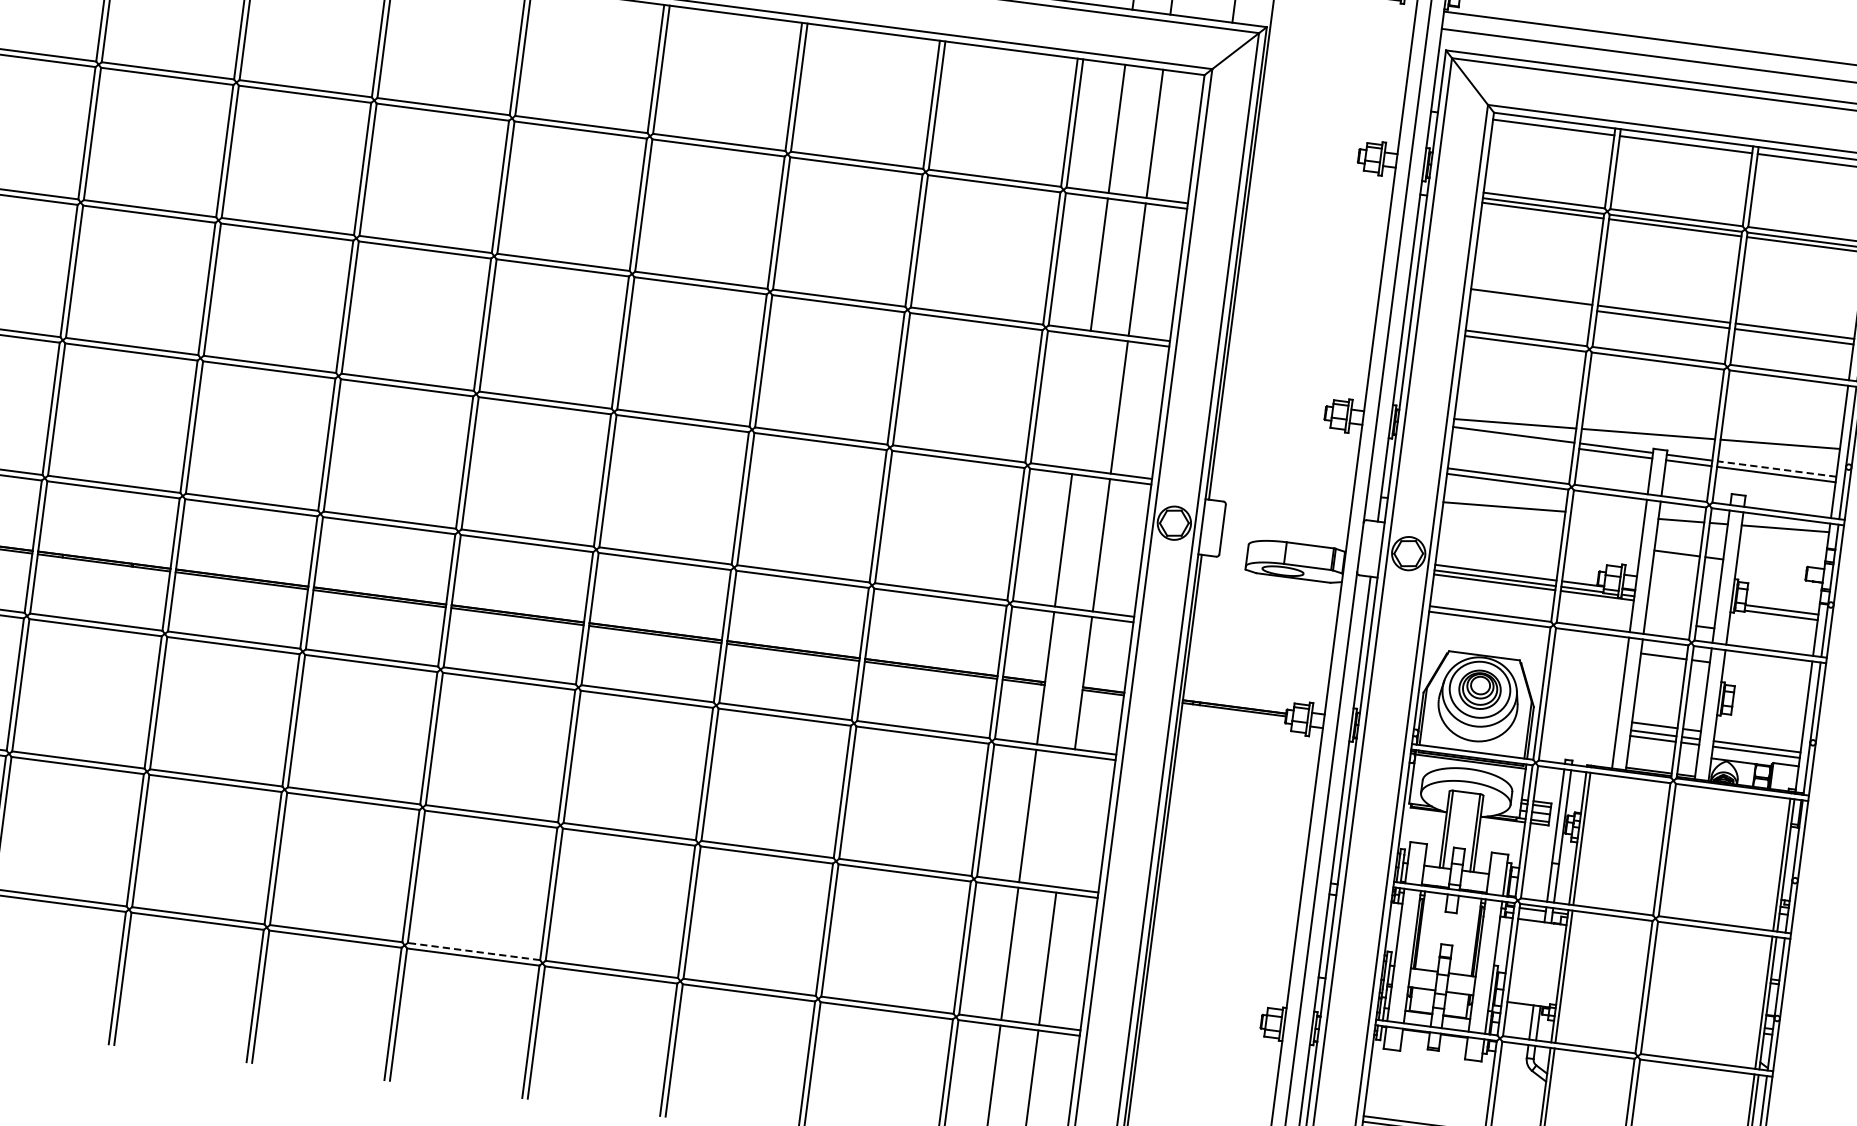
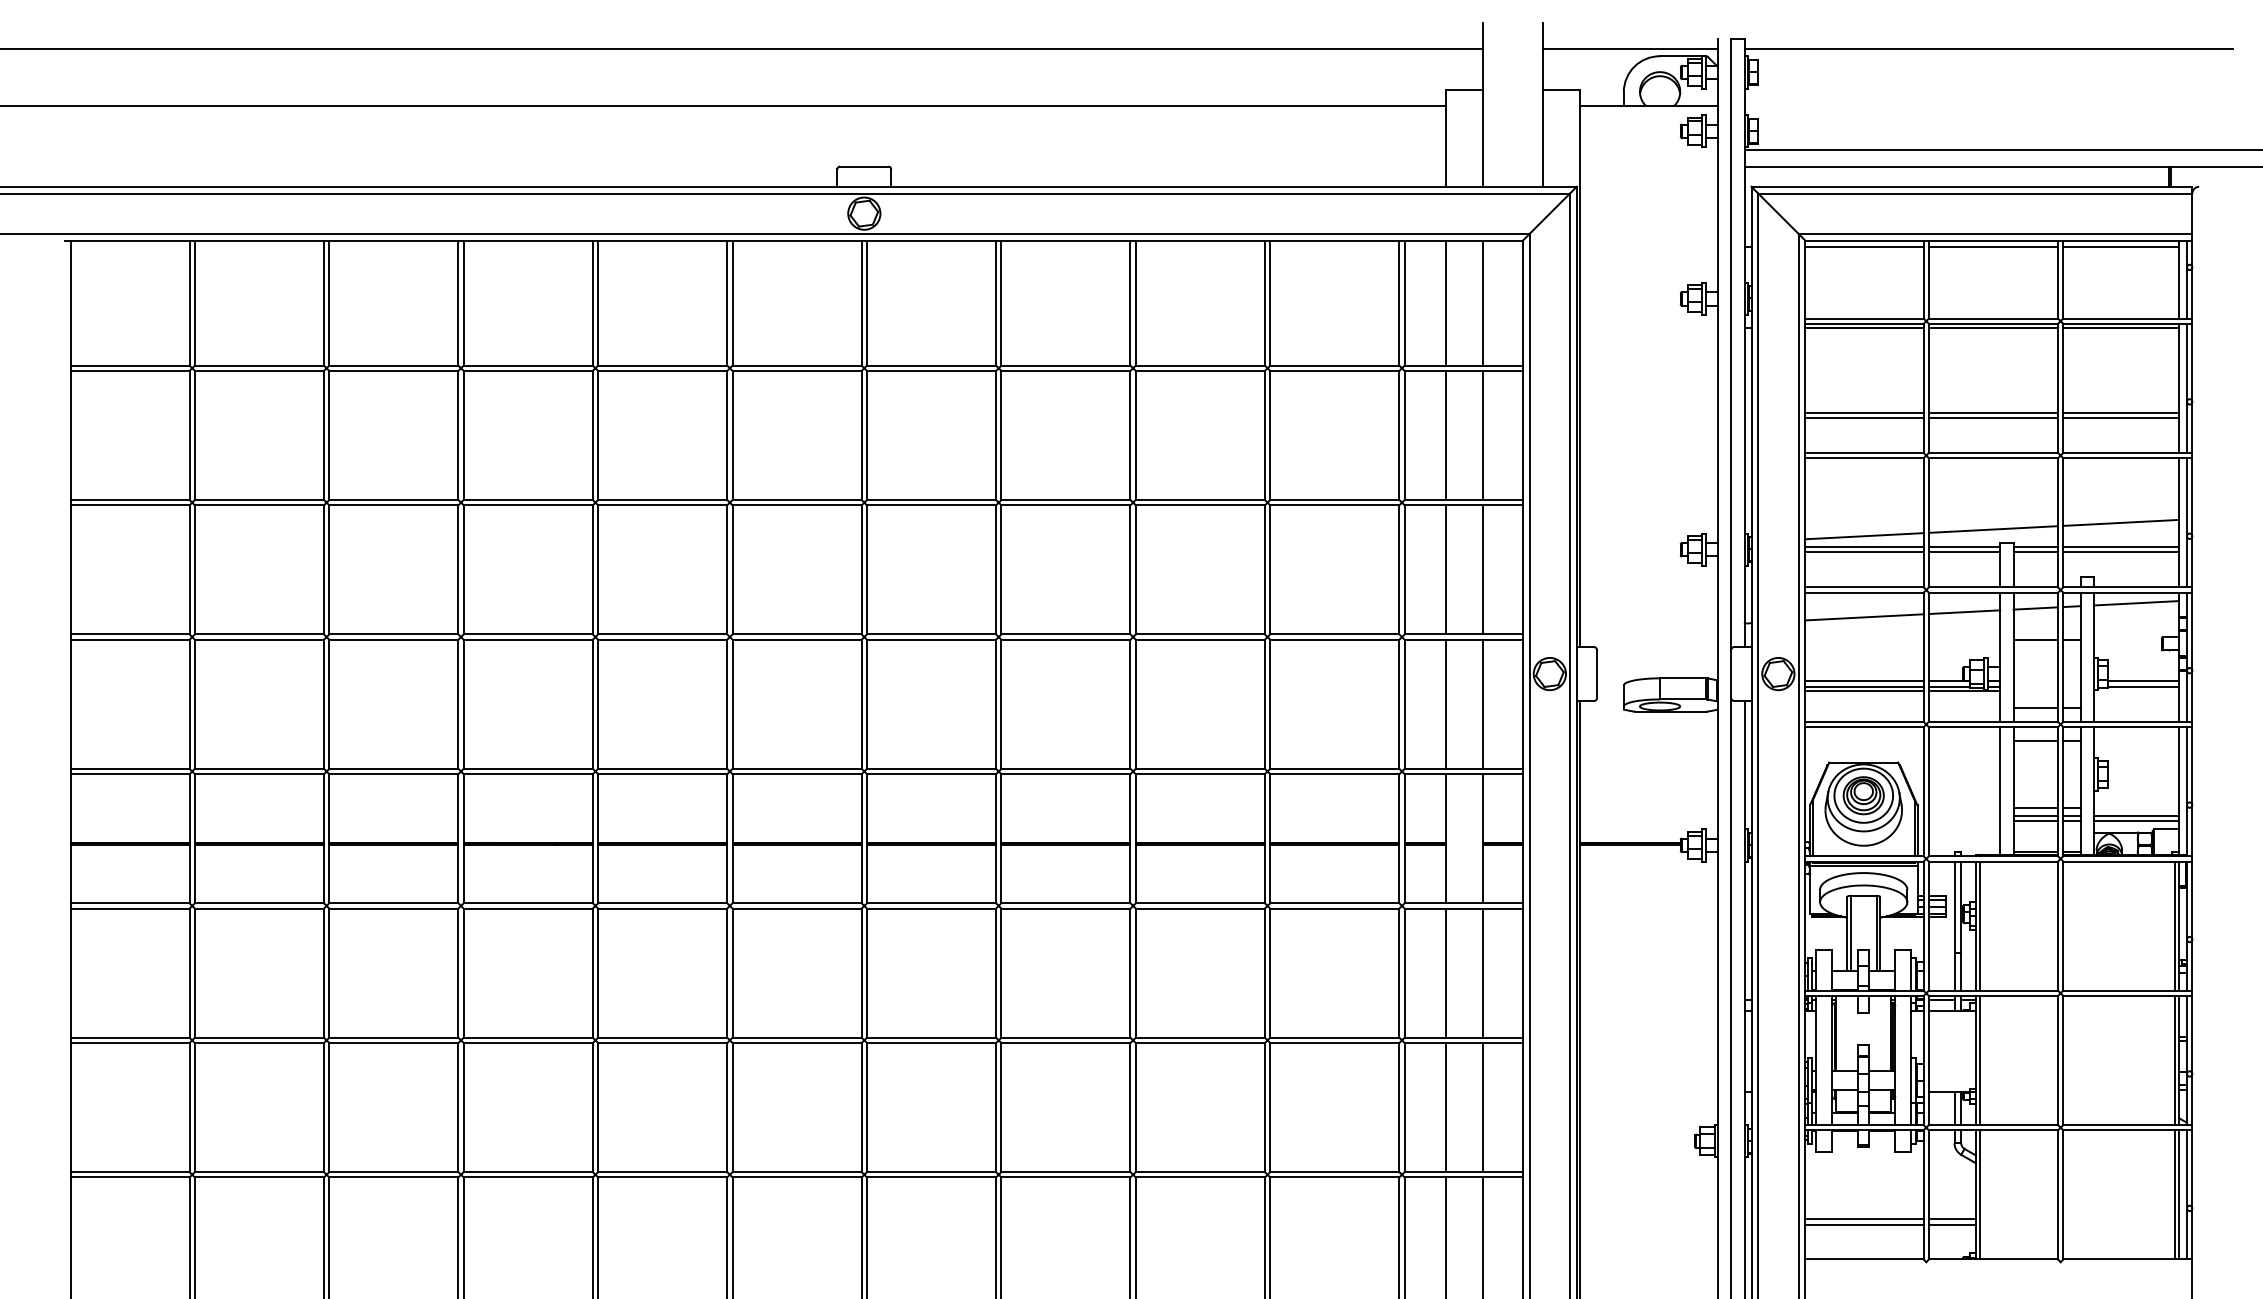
line: (1531, 302) -> (1864, 417), added
line: (1081, 402) -> (1445, 569), added
line: (1513, 440) -> (1864, 552), added
line: (1777, 469) -> (2121, 547), dashed -> solid
line: (1607, 515) -> (1964, 612), added
line: (1667, 622) -> (2035, 707), added
line: (1065, 820) -> (1482, 972), added
line: (473, 951) -> (931, 1172), dashed -> solid

